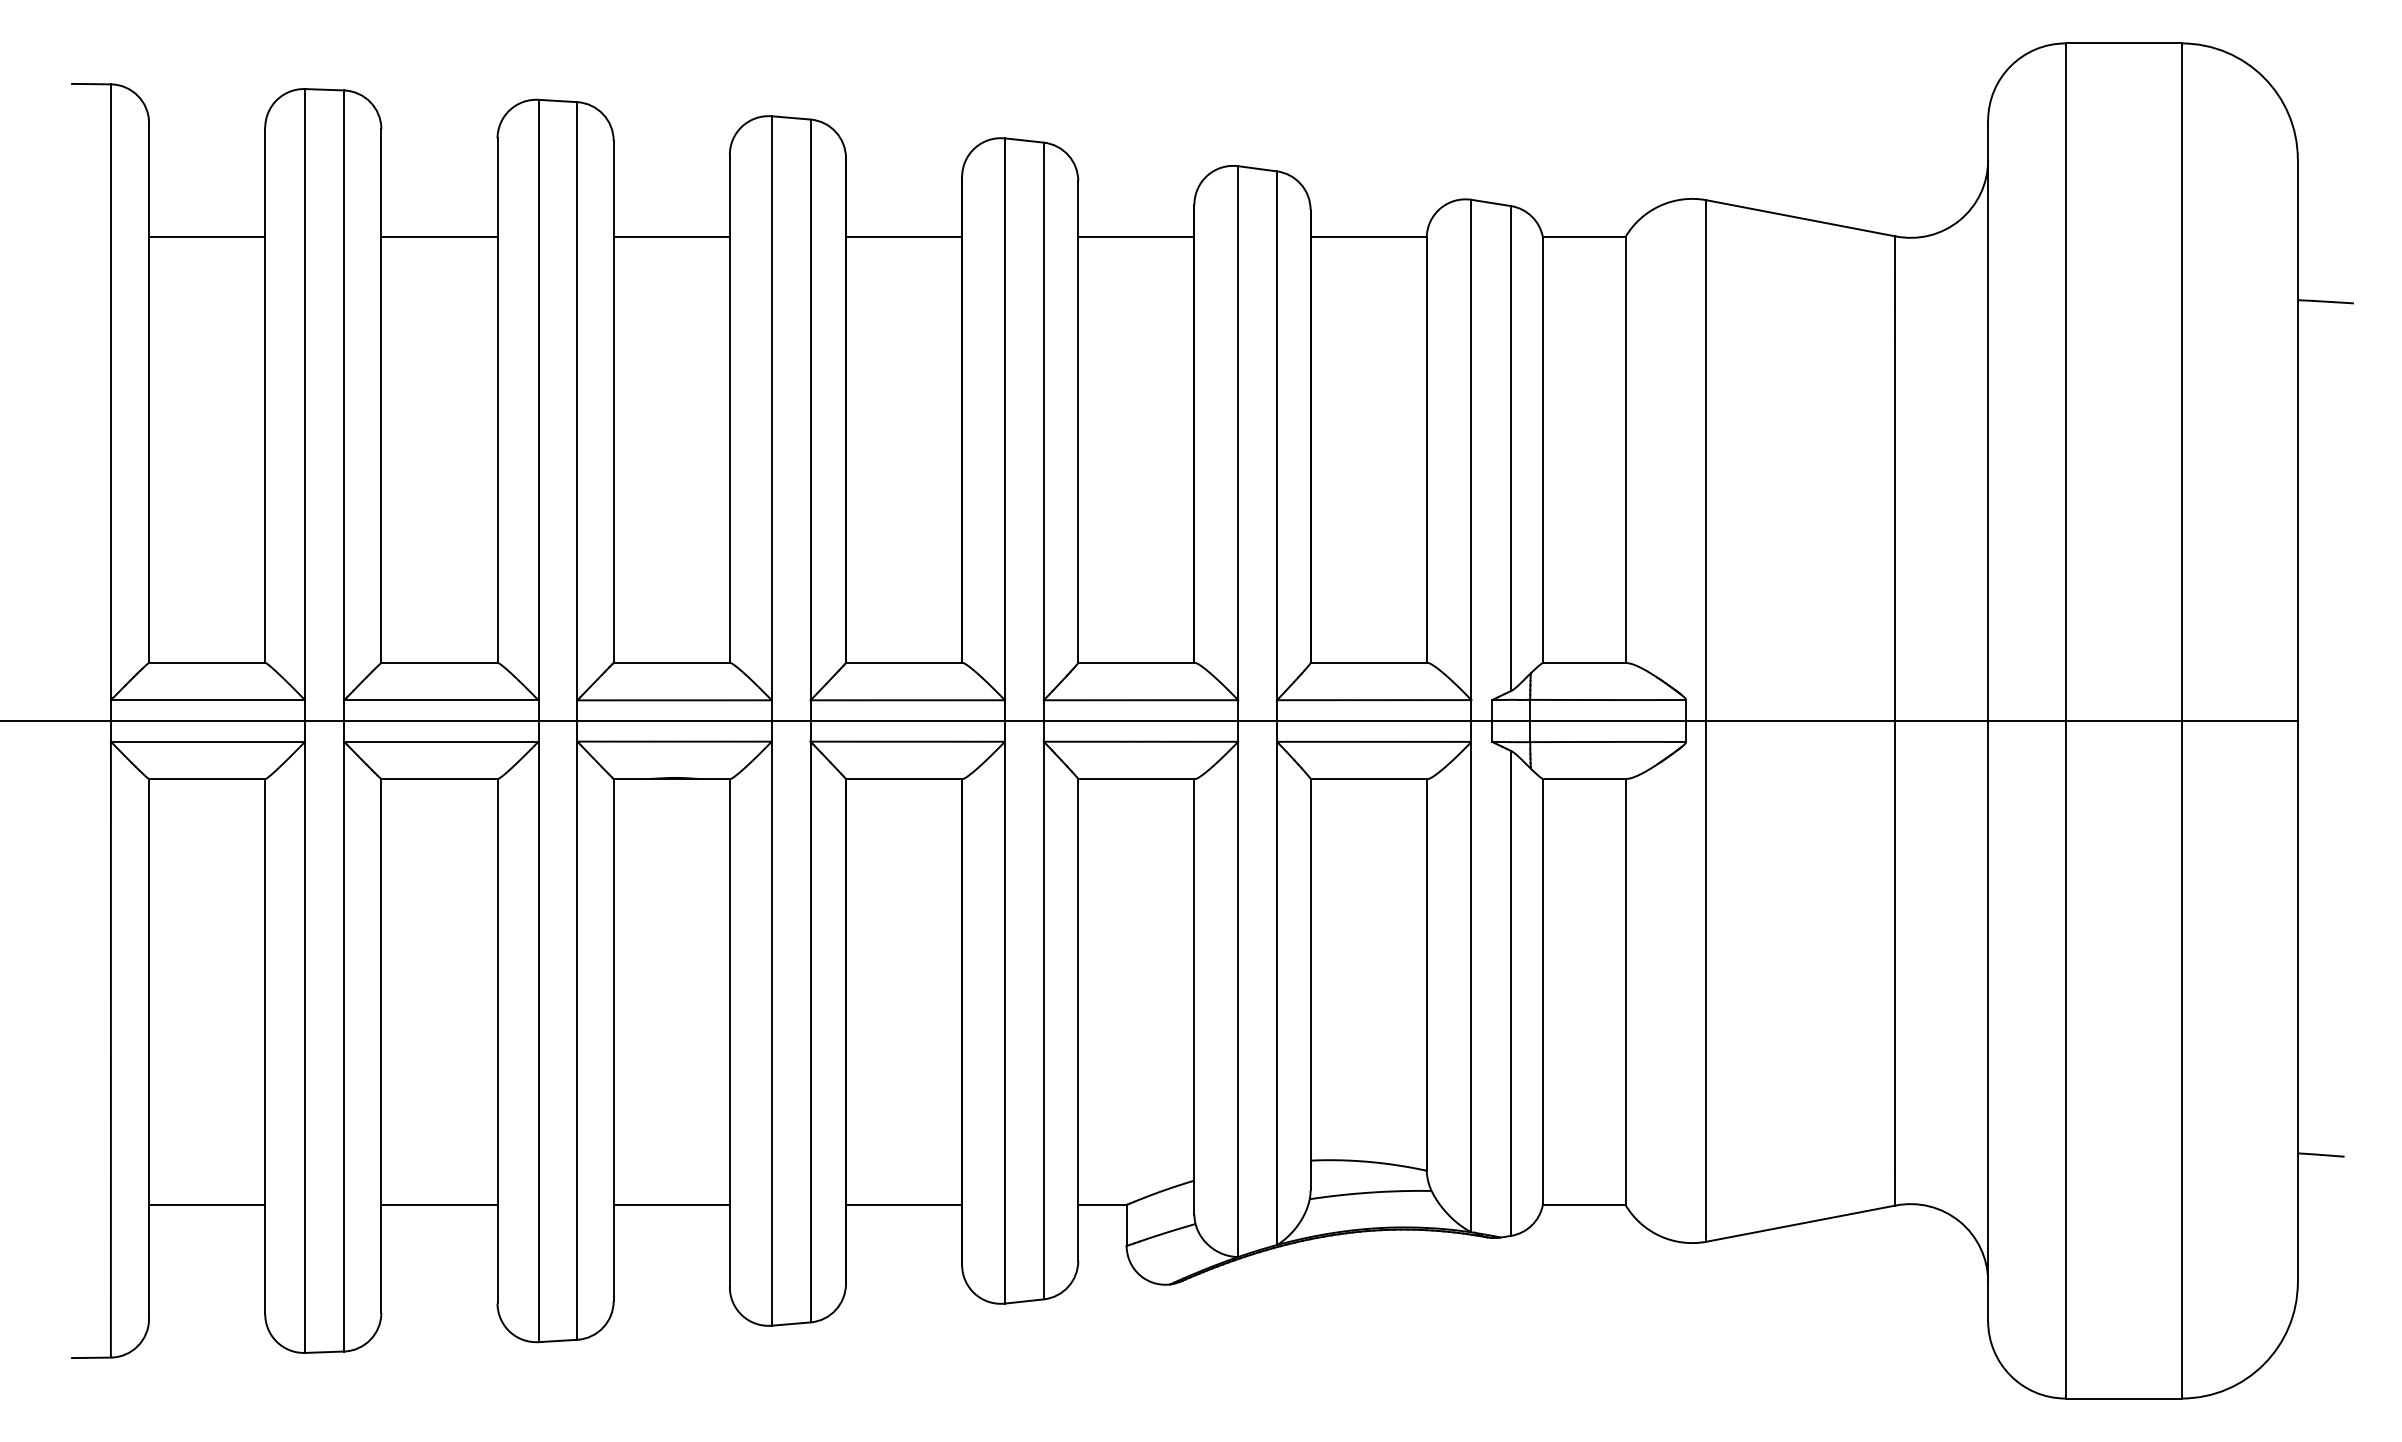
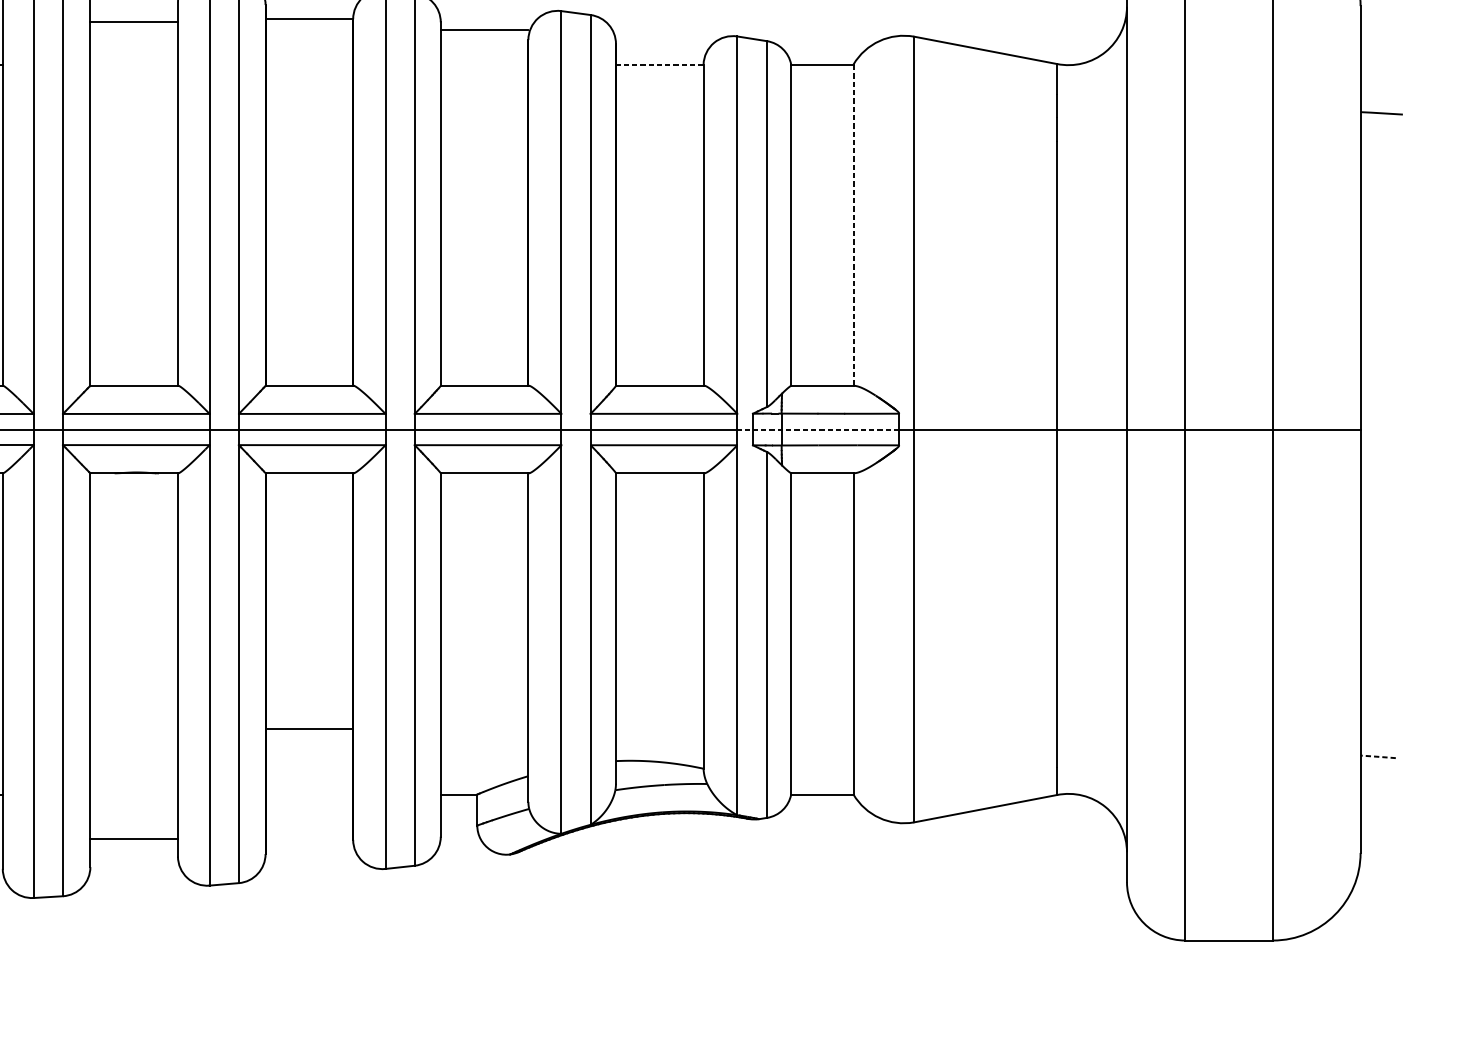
line: (671, 237) -> (133, 22), moved
line: (903, 237) -> (308, 18), moved
line: (1136, 237) -> (484, 30), moved
line: (1368, 237) -> (659, 64), solid -> dashed
line: (1625, 449) -> (853, 224), solid -> dashed
line: (1578, 720) -> (818, 429), solid -> dashed
line: (2320, 1154) -> (1377, 756), solid -> dashed
line: (671, 1204) -> (133, 838), moved
line: (903, 1204) -> (308, 728), moved

